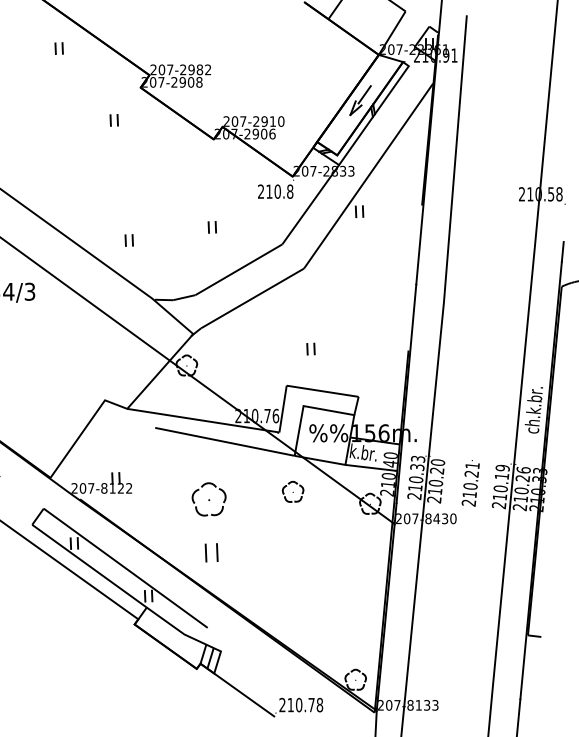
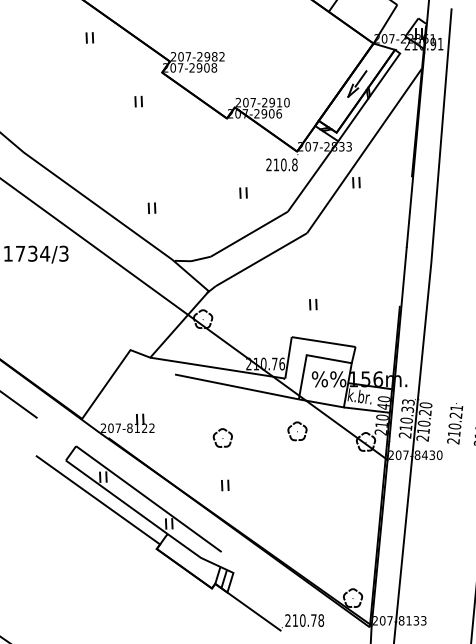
part: (211, 227) -> (242, 193), moved
part: (208, 499) -> (222, 438), size x0.62
part: (211, 552) -> (225, 485), size x0.62

